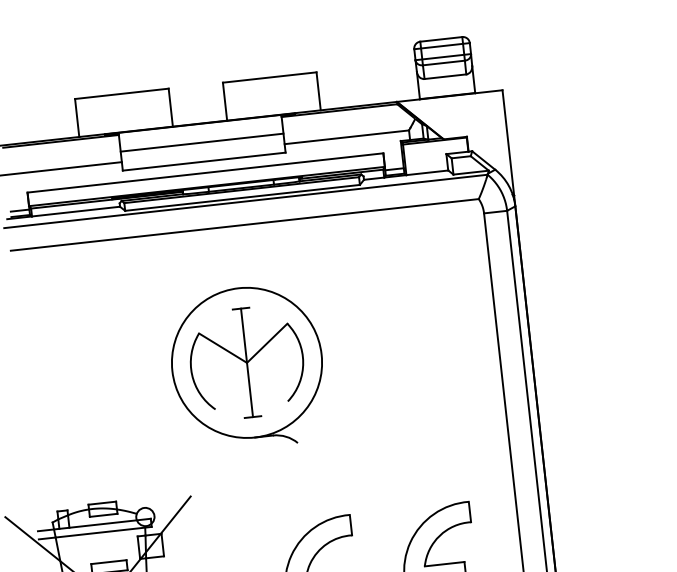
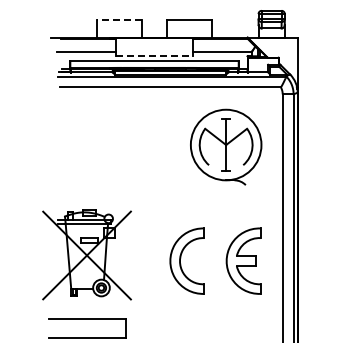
line: (121, 93) -> (119, 19), solid -> dashed
line: (201, 142) -> (154, 46), removed
line: (204, 161) -> (154, 55), solid -> dashed
part: (248, 365) -> (226, 146), moved

